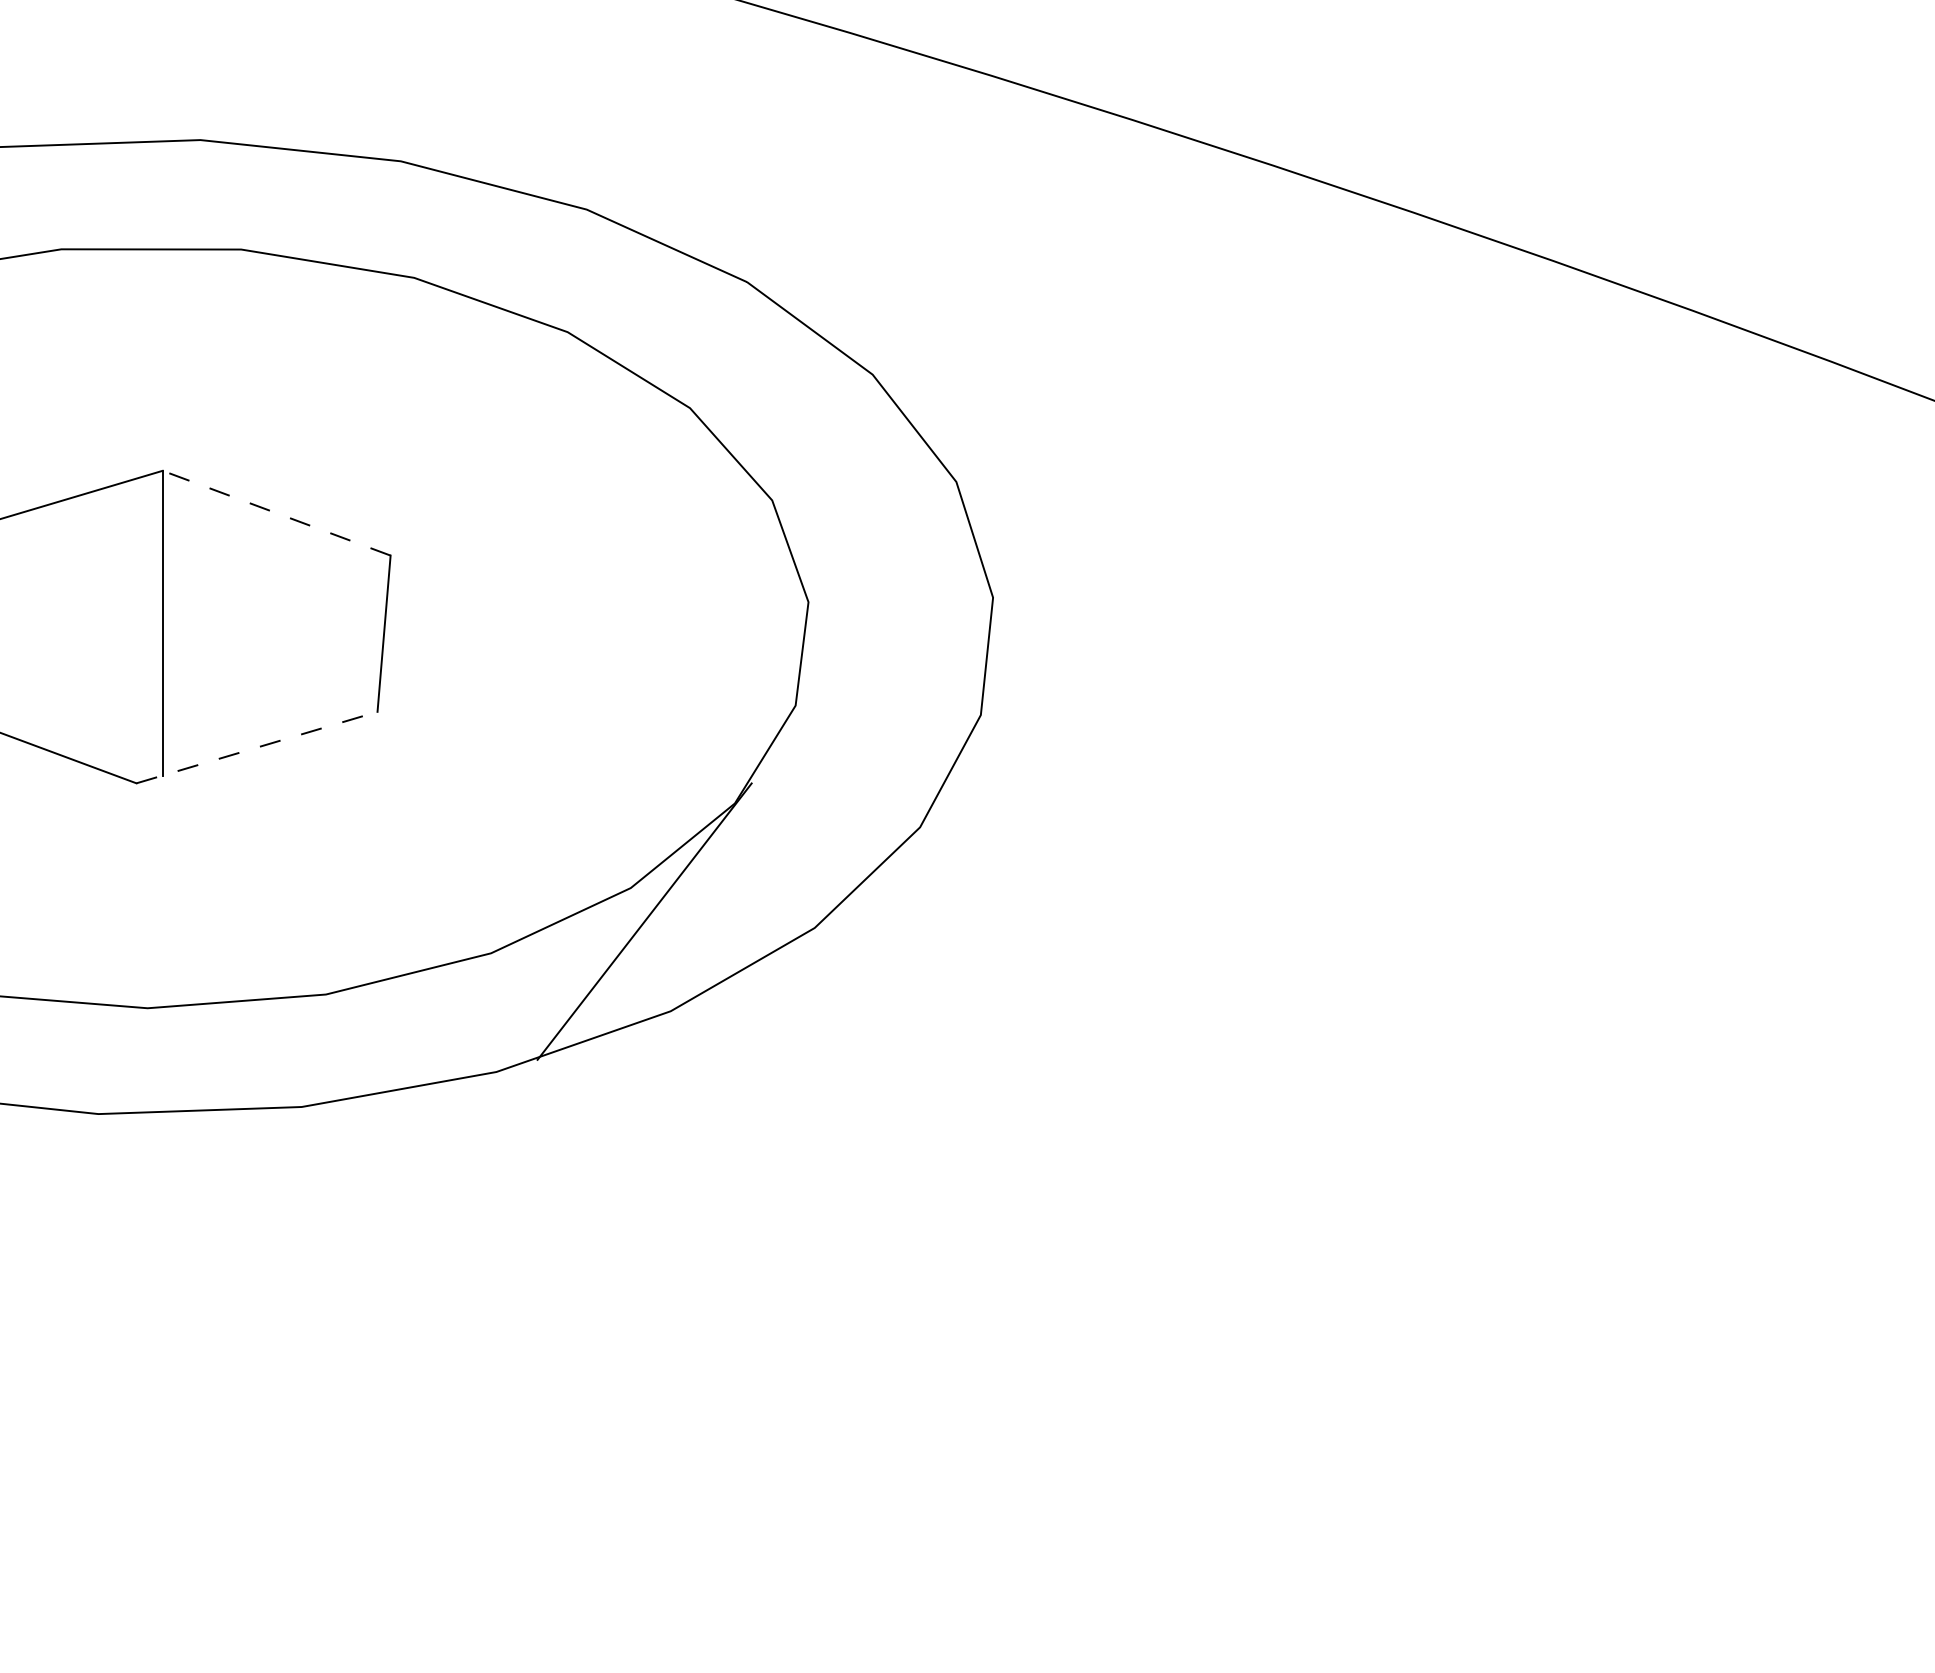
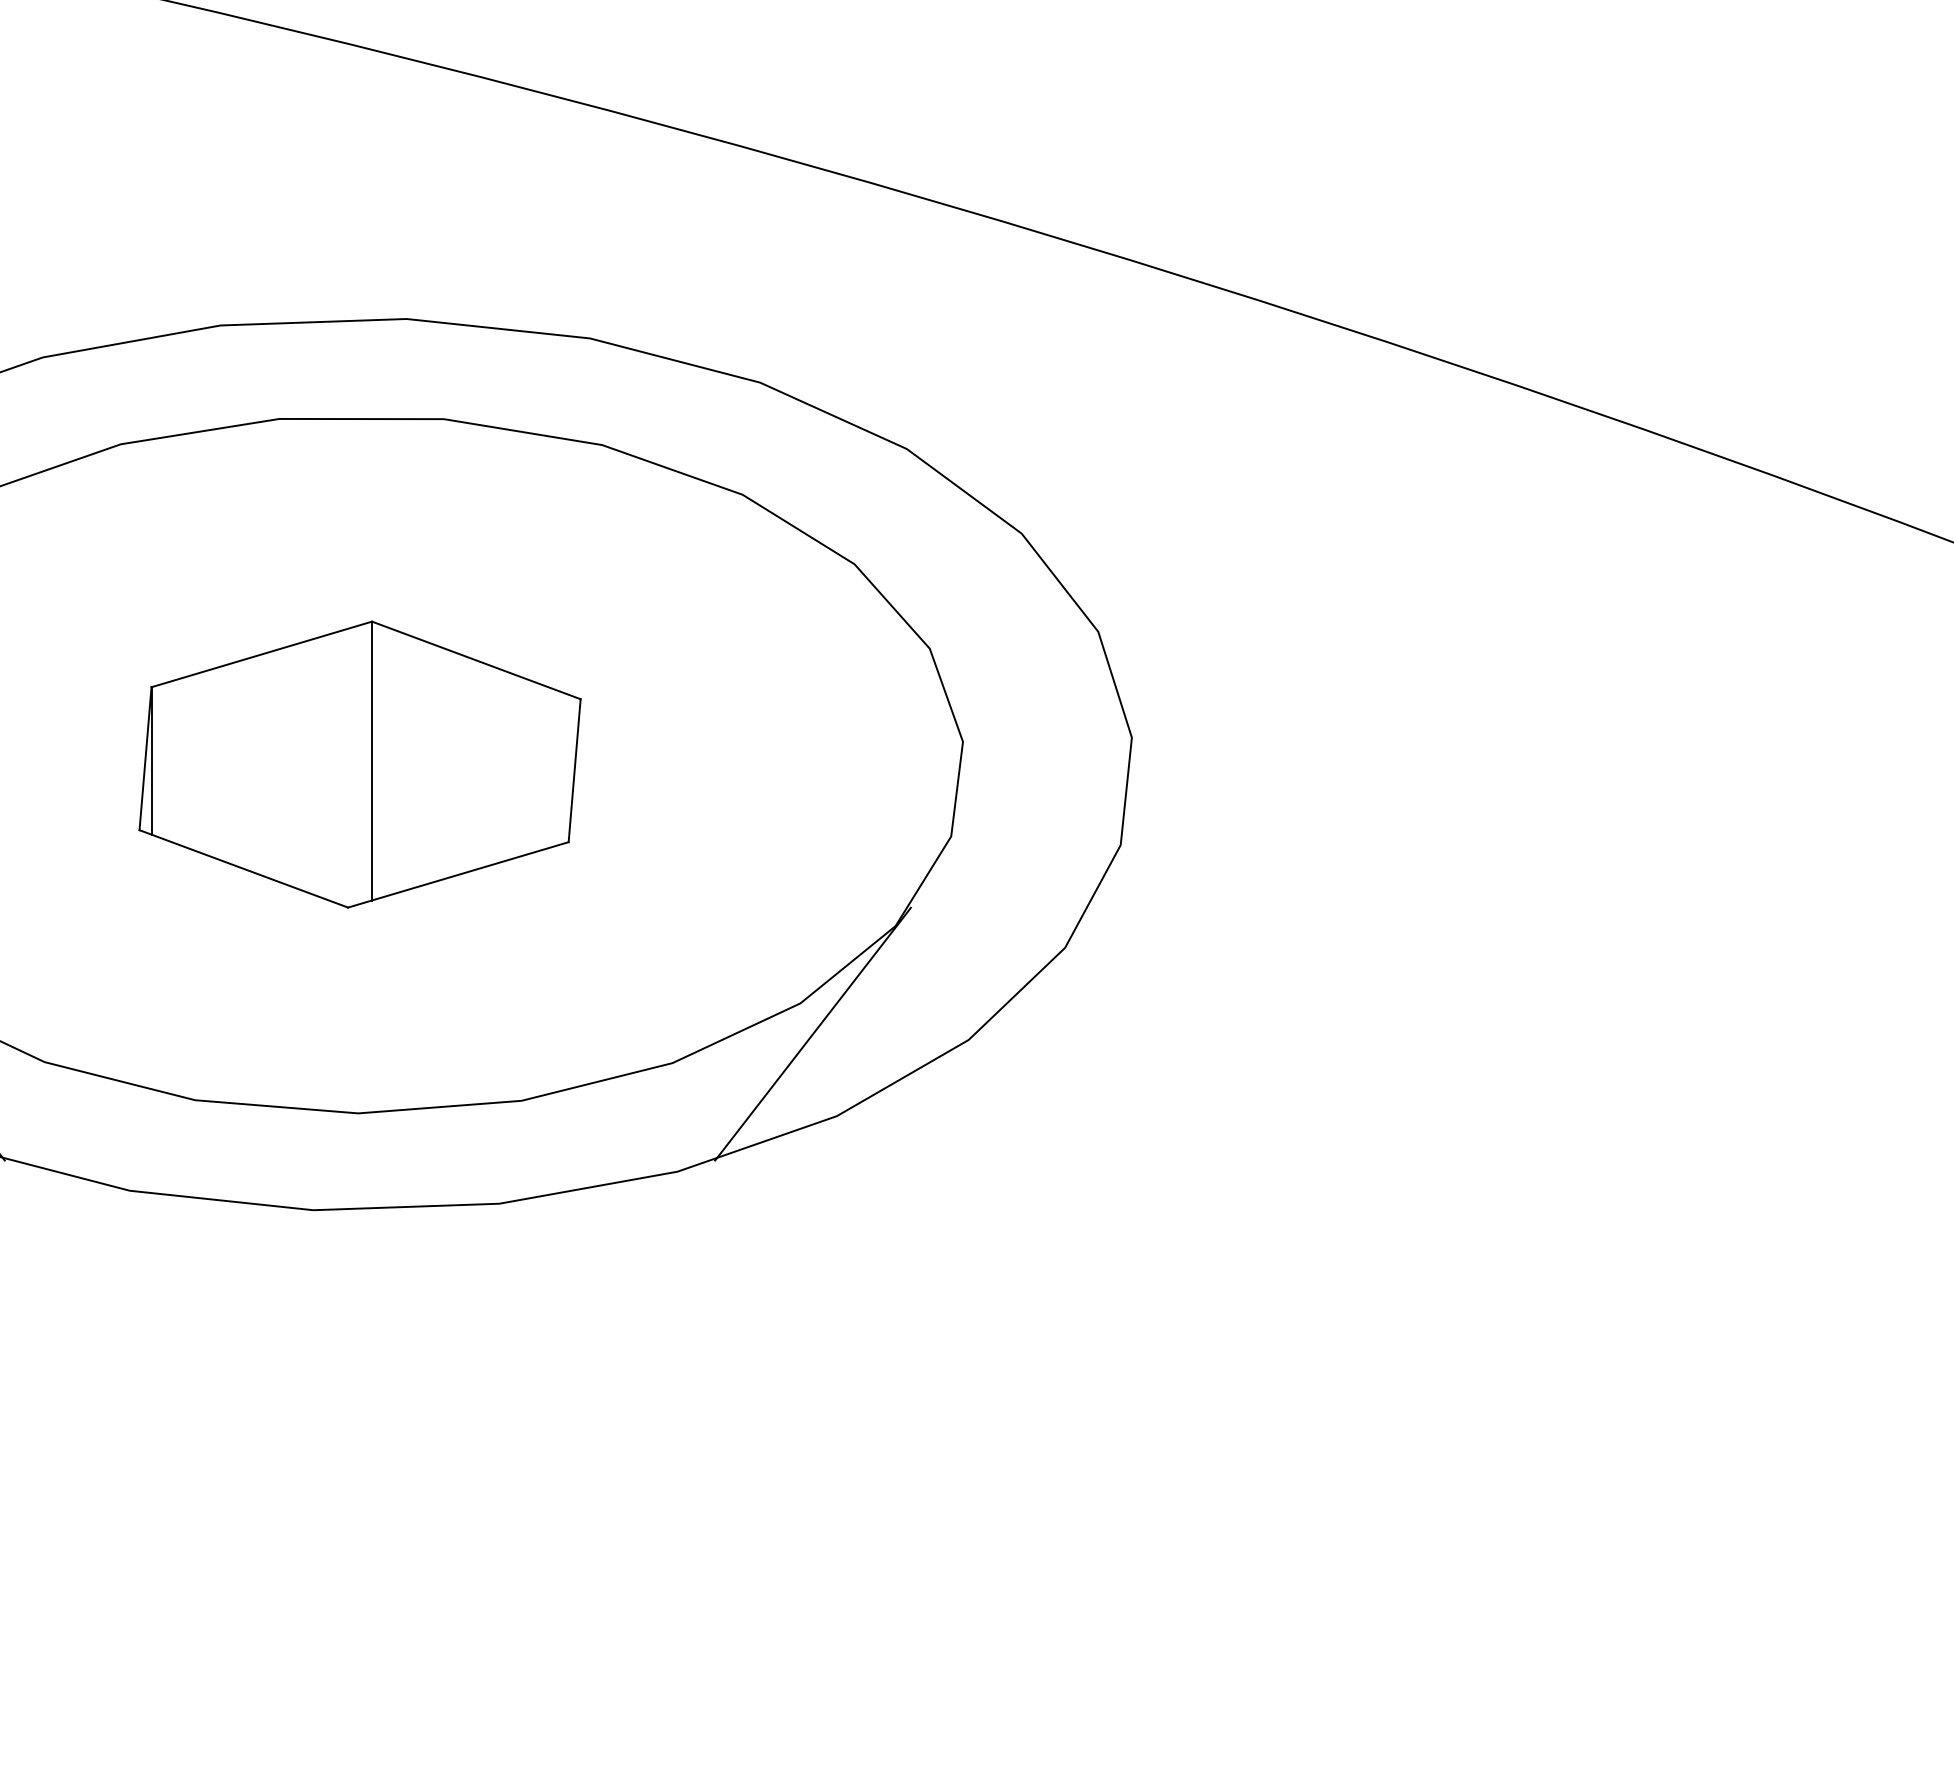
line: (275, 513) -> (475, 660), dashed -> solid
line: (257, 747) -> (458, 874), dashed -> solid

